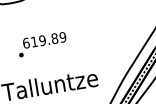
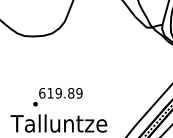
text: (41, 44) -> (57, 97), moved

